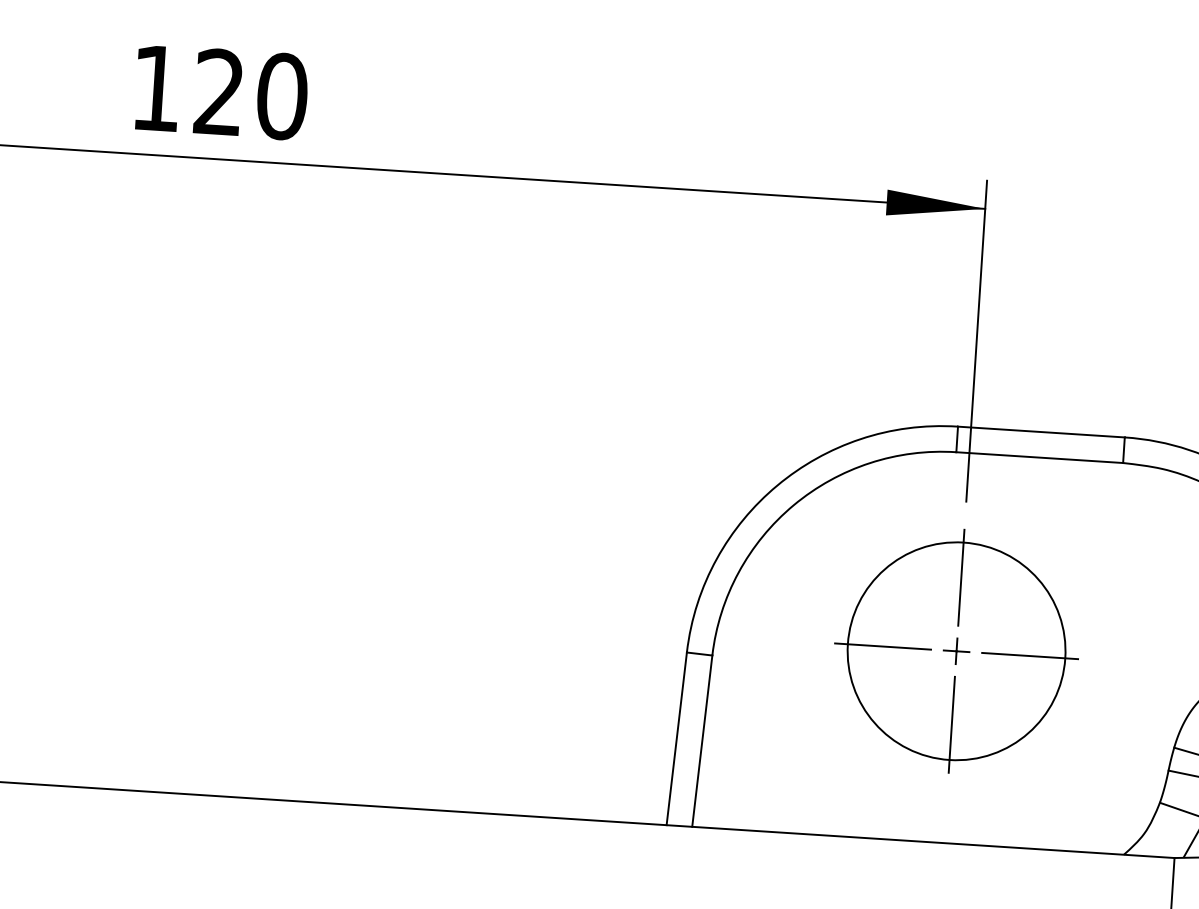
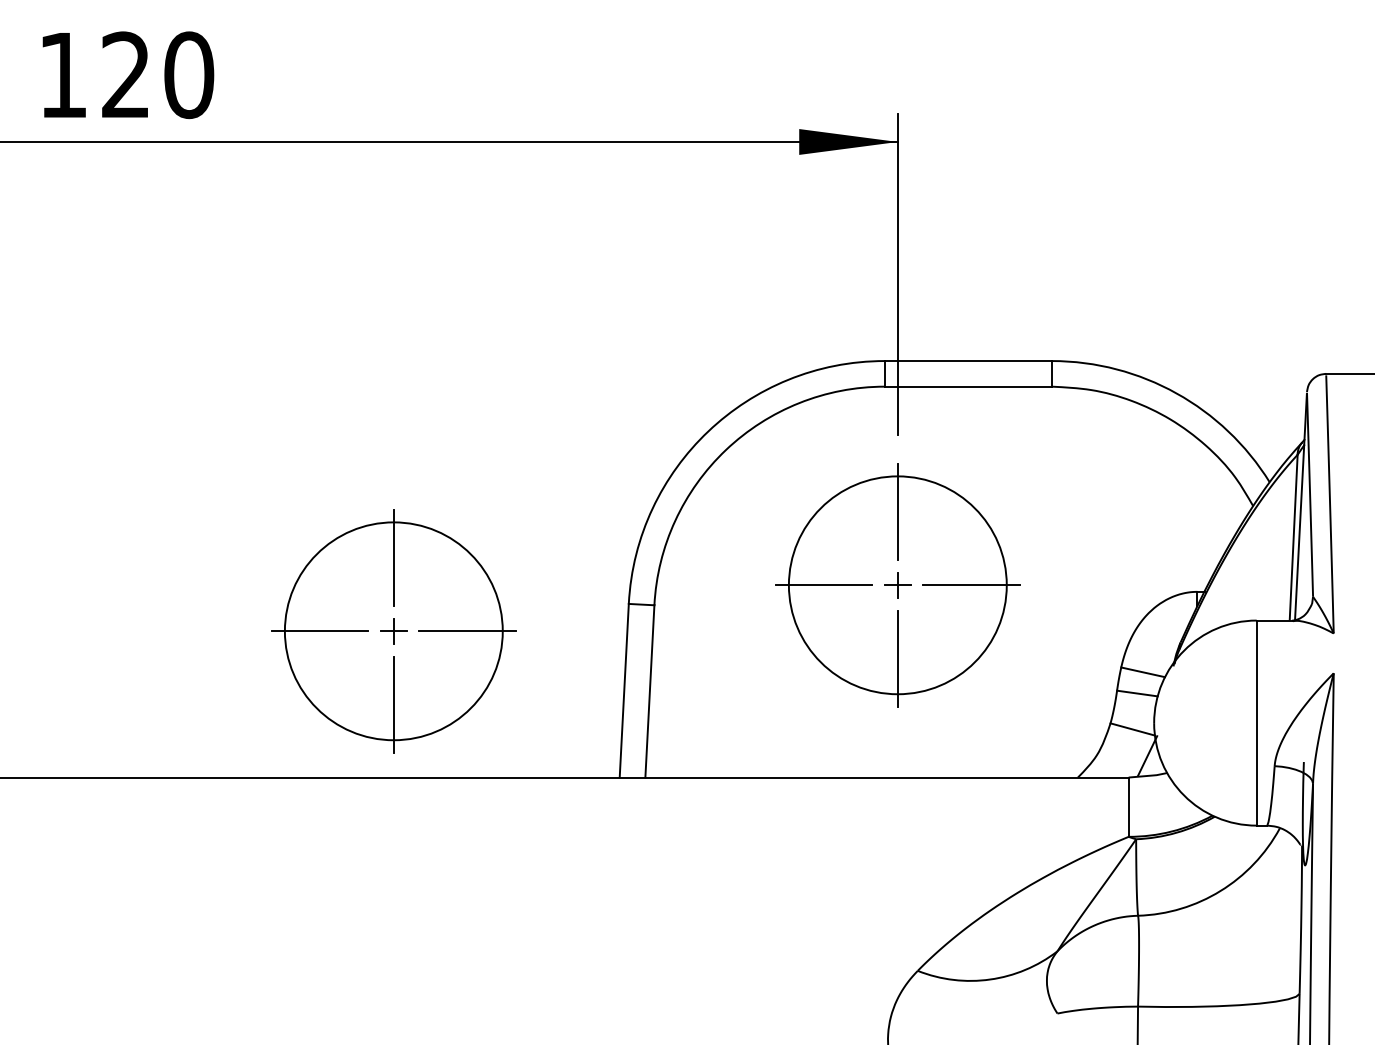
part: (450, 664) -> (393, 631), added

